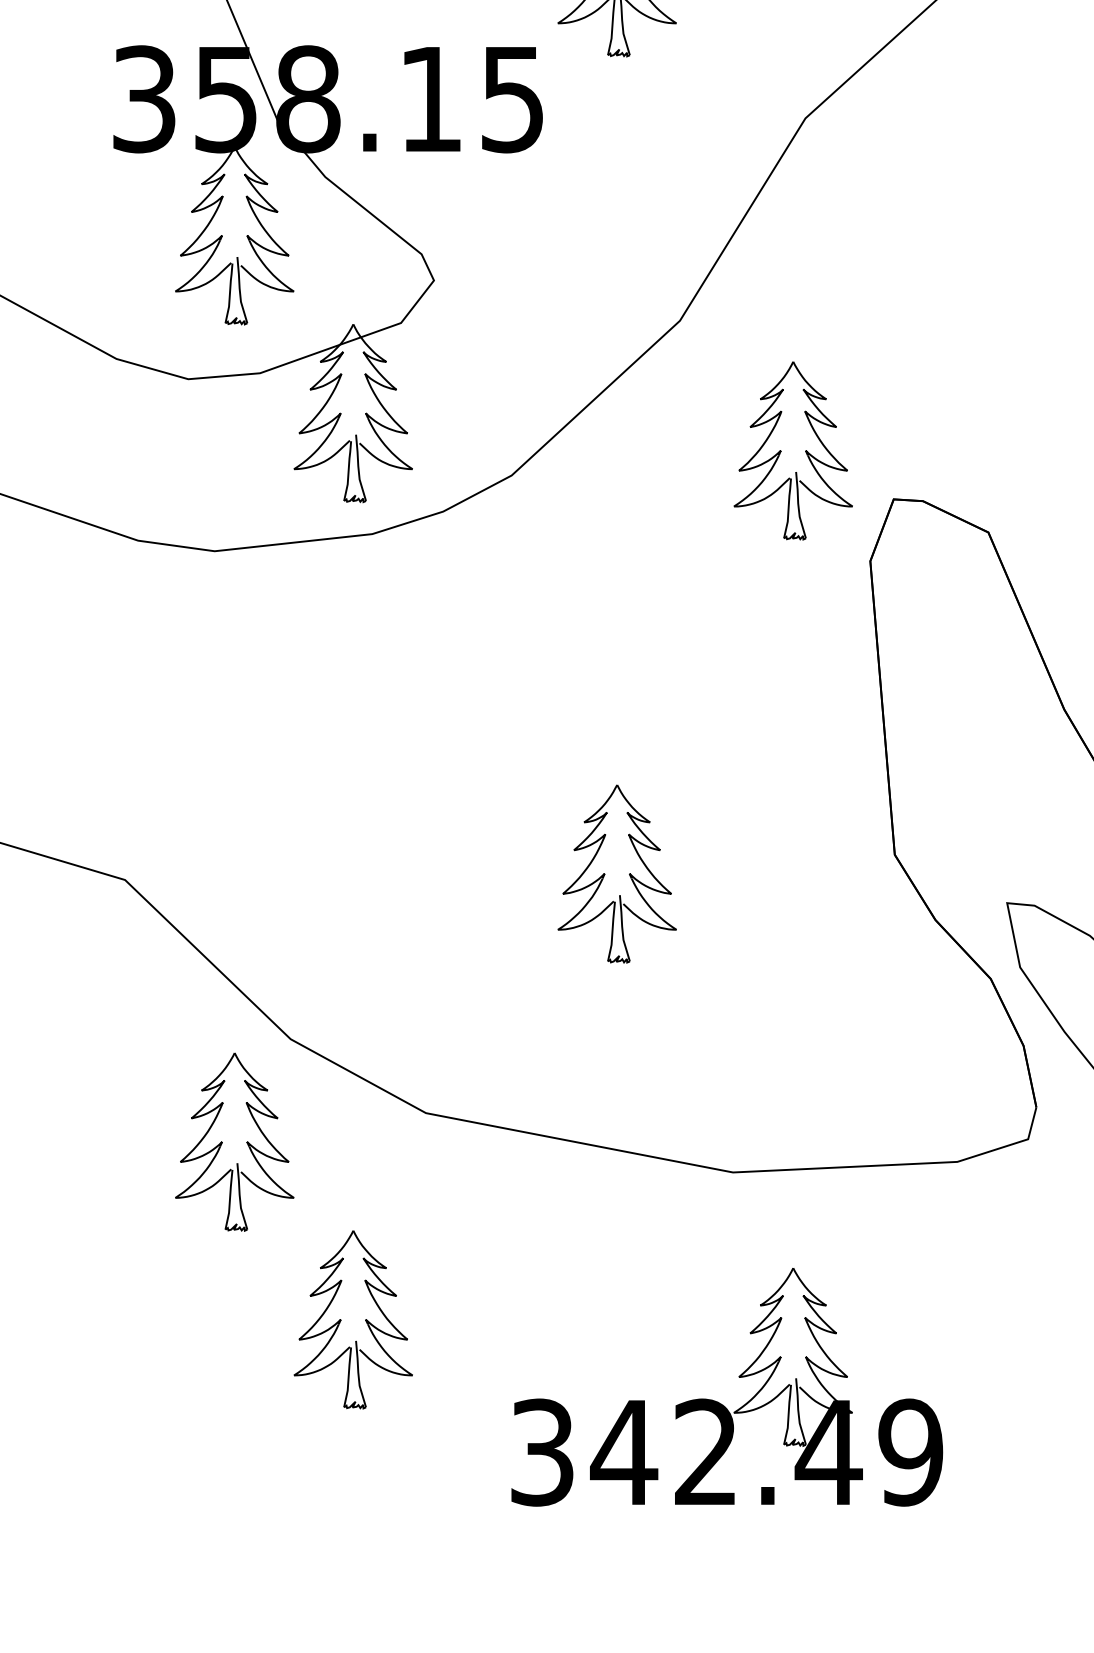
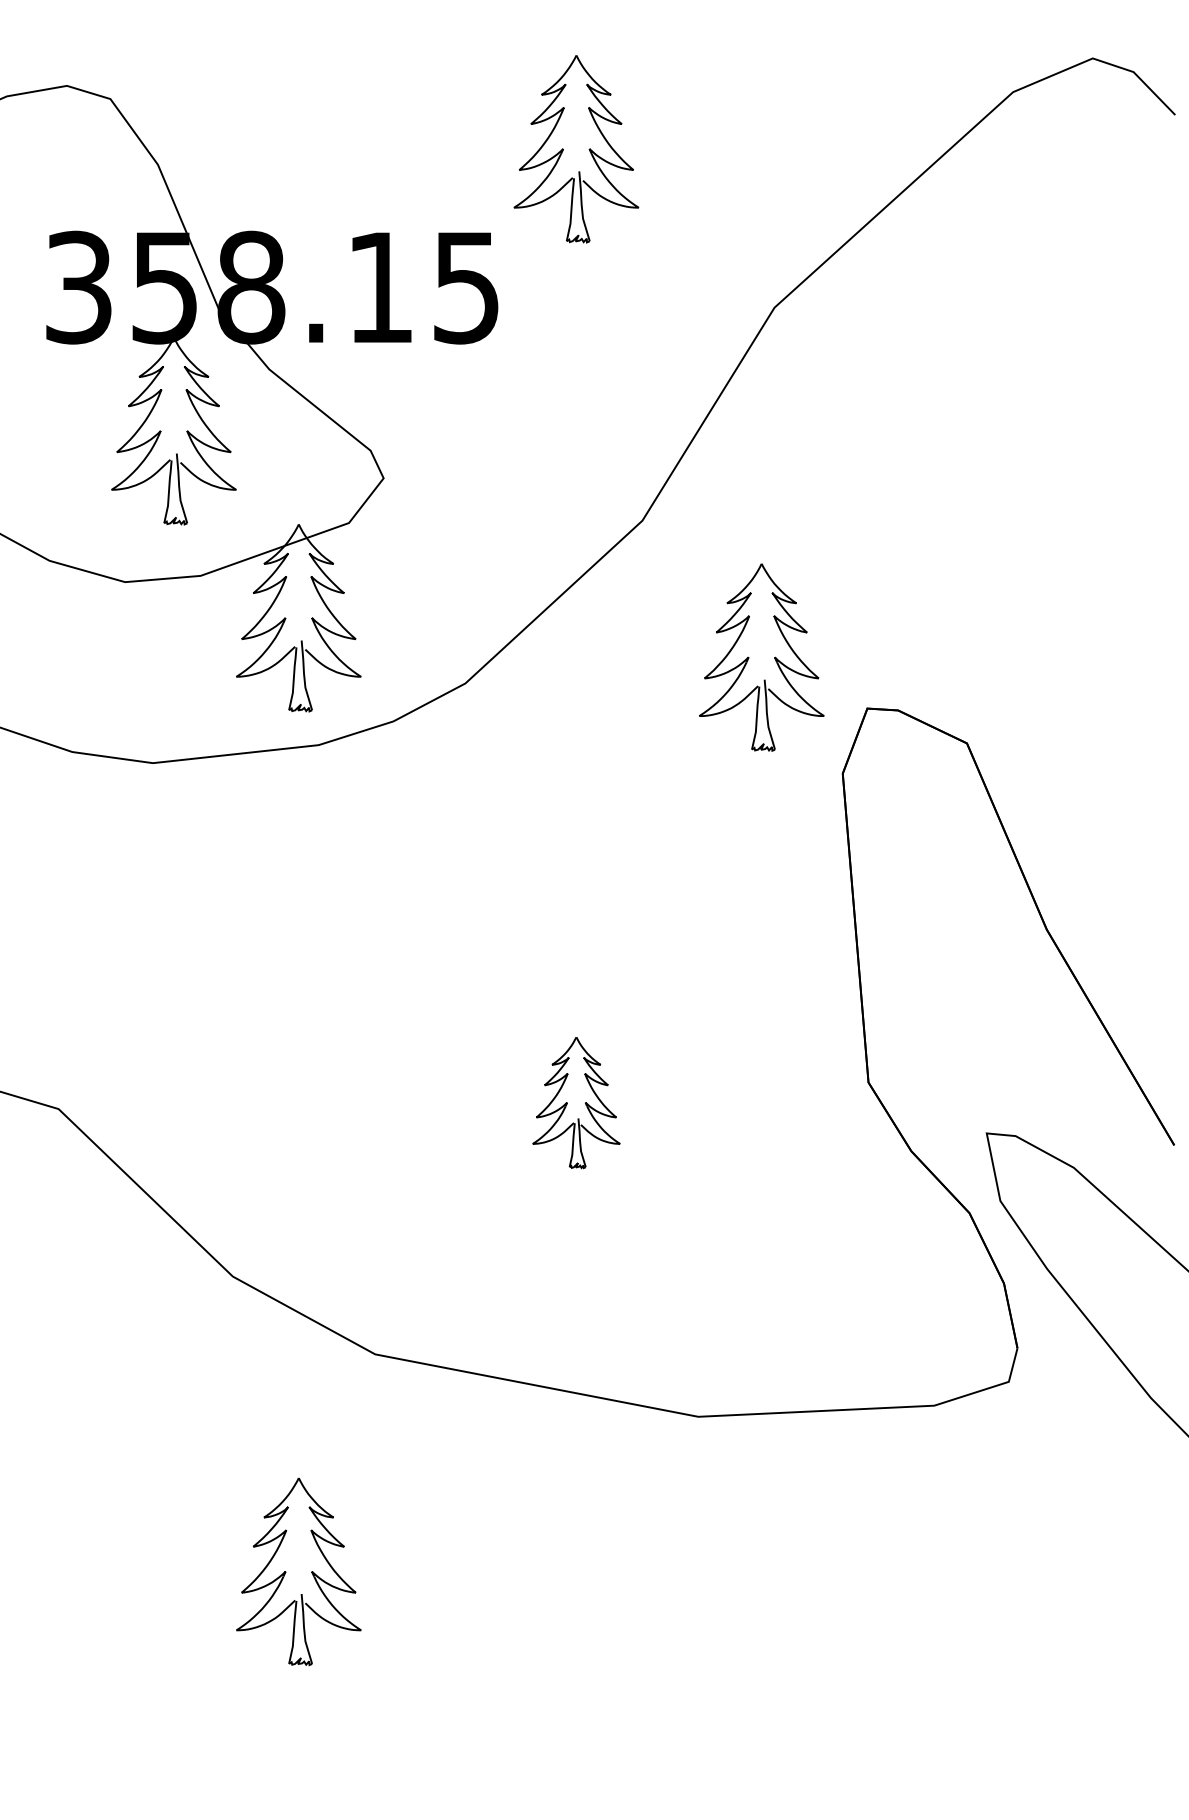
part: (617, 873) -> (576, 1102), size x0.7
part: (222, 1142) -> (161, 1385), removed
part: (738, 1377) -> (704, 1632), removed

